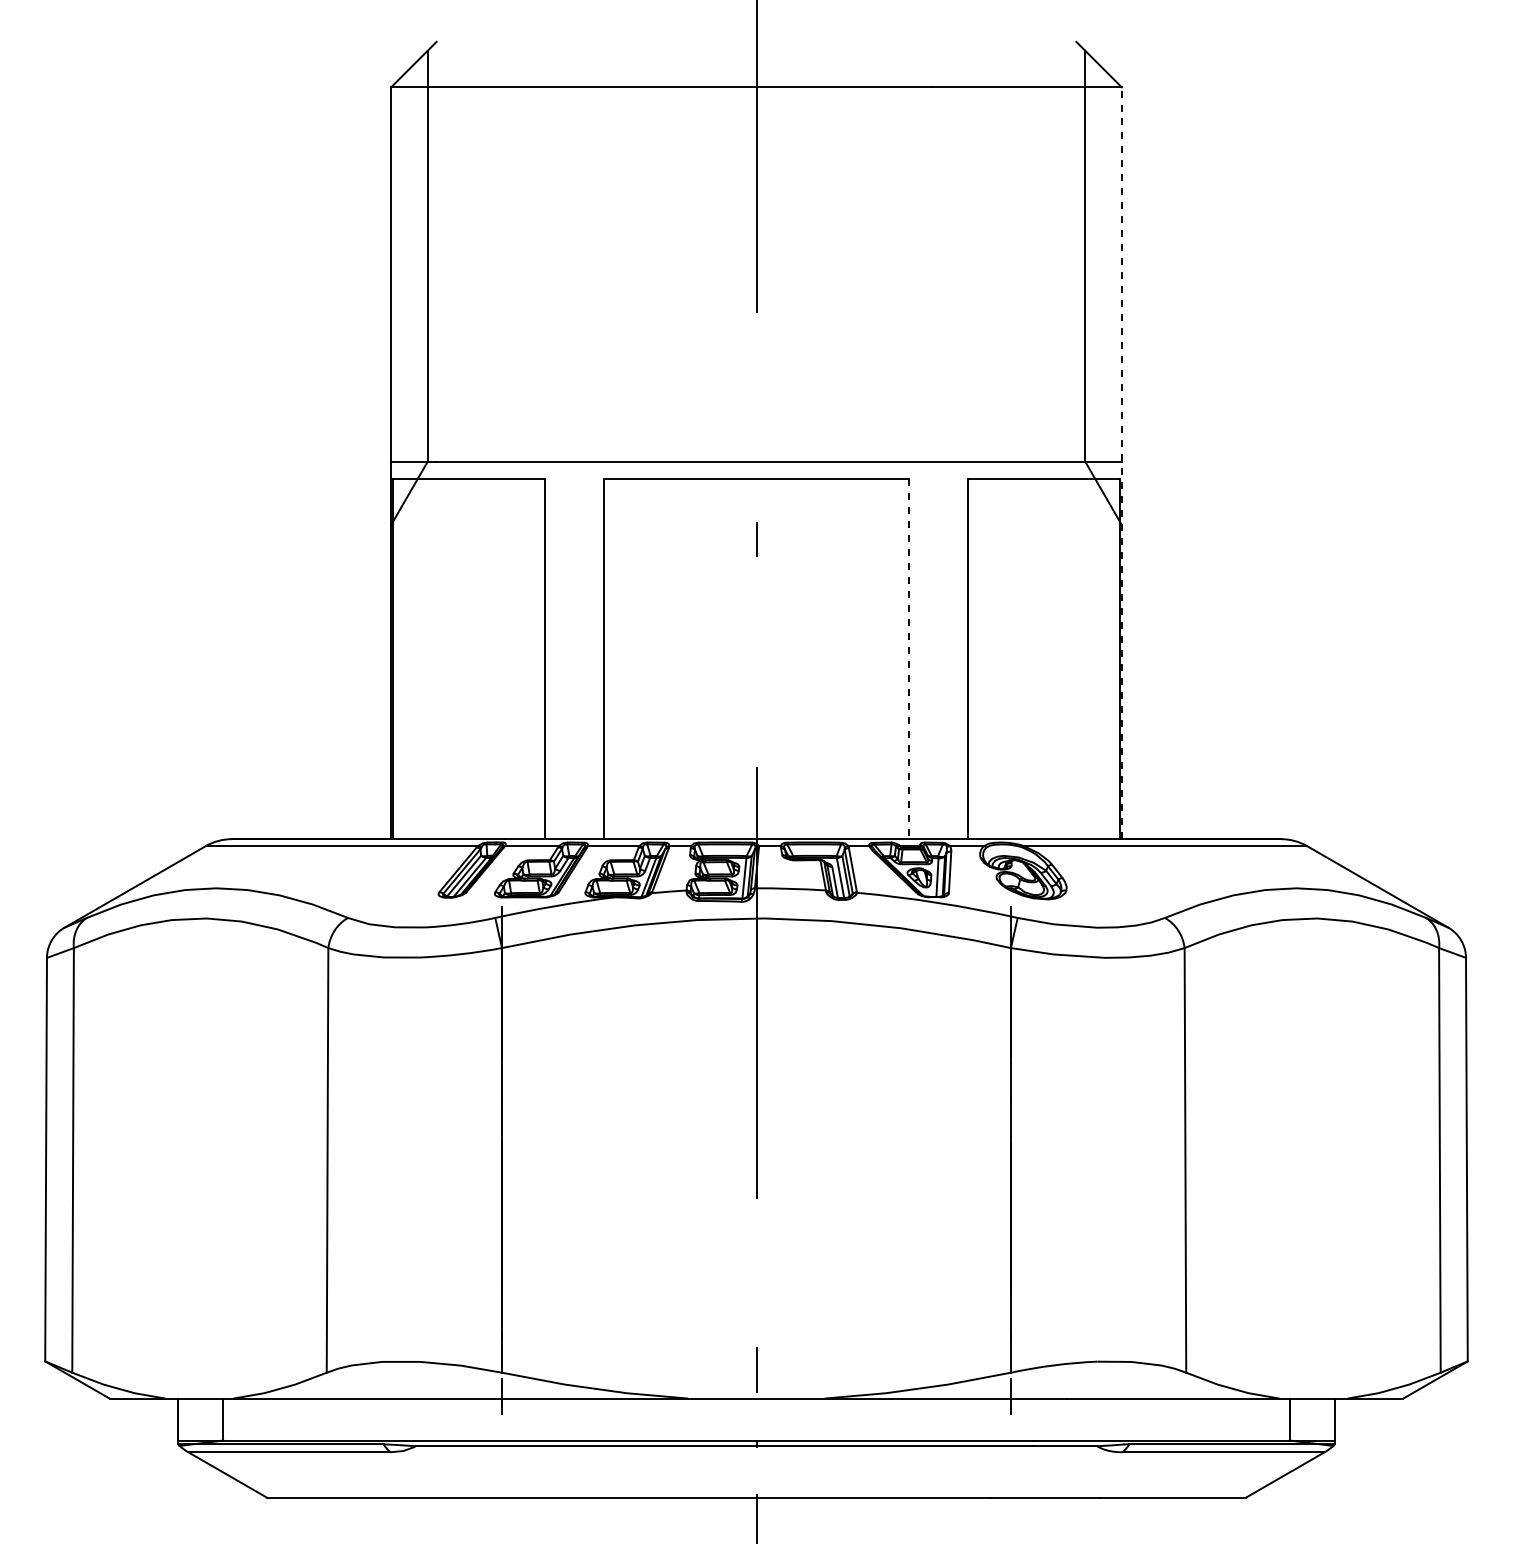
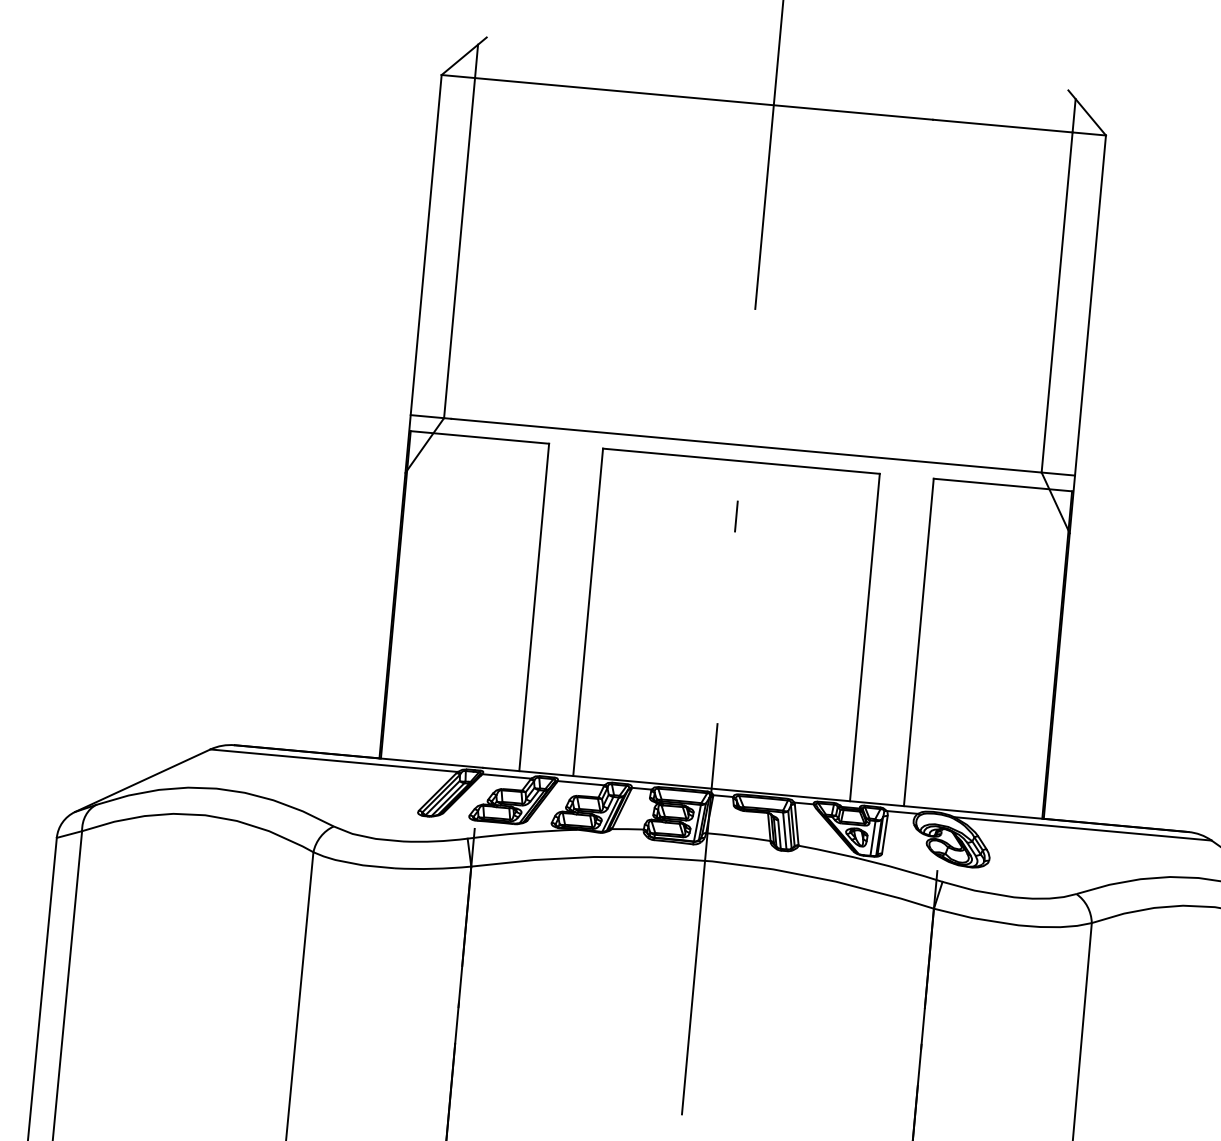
line: (1121, 463) -> (1074, 477), dashed -> solid
line: (908, 659) -> (864, 637), dashed -> solid

